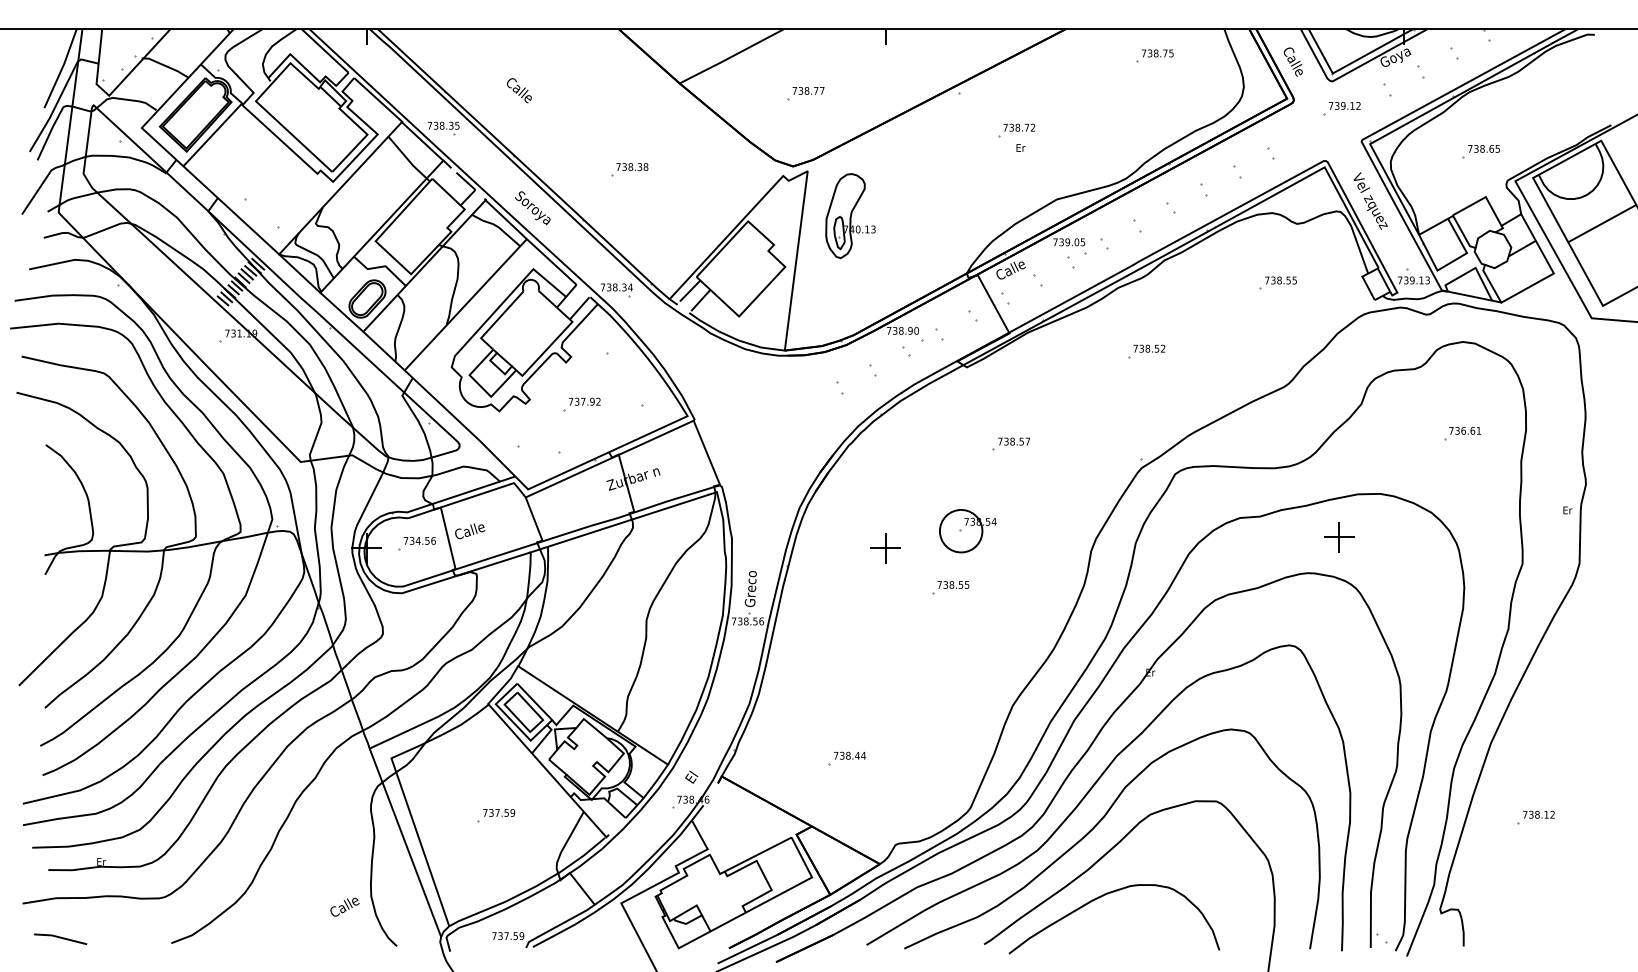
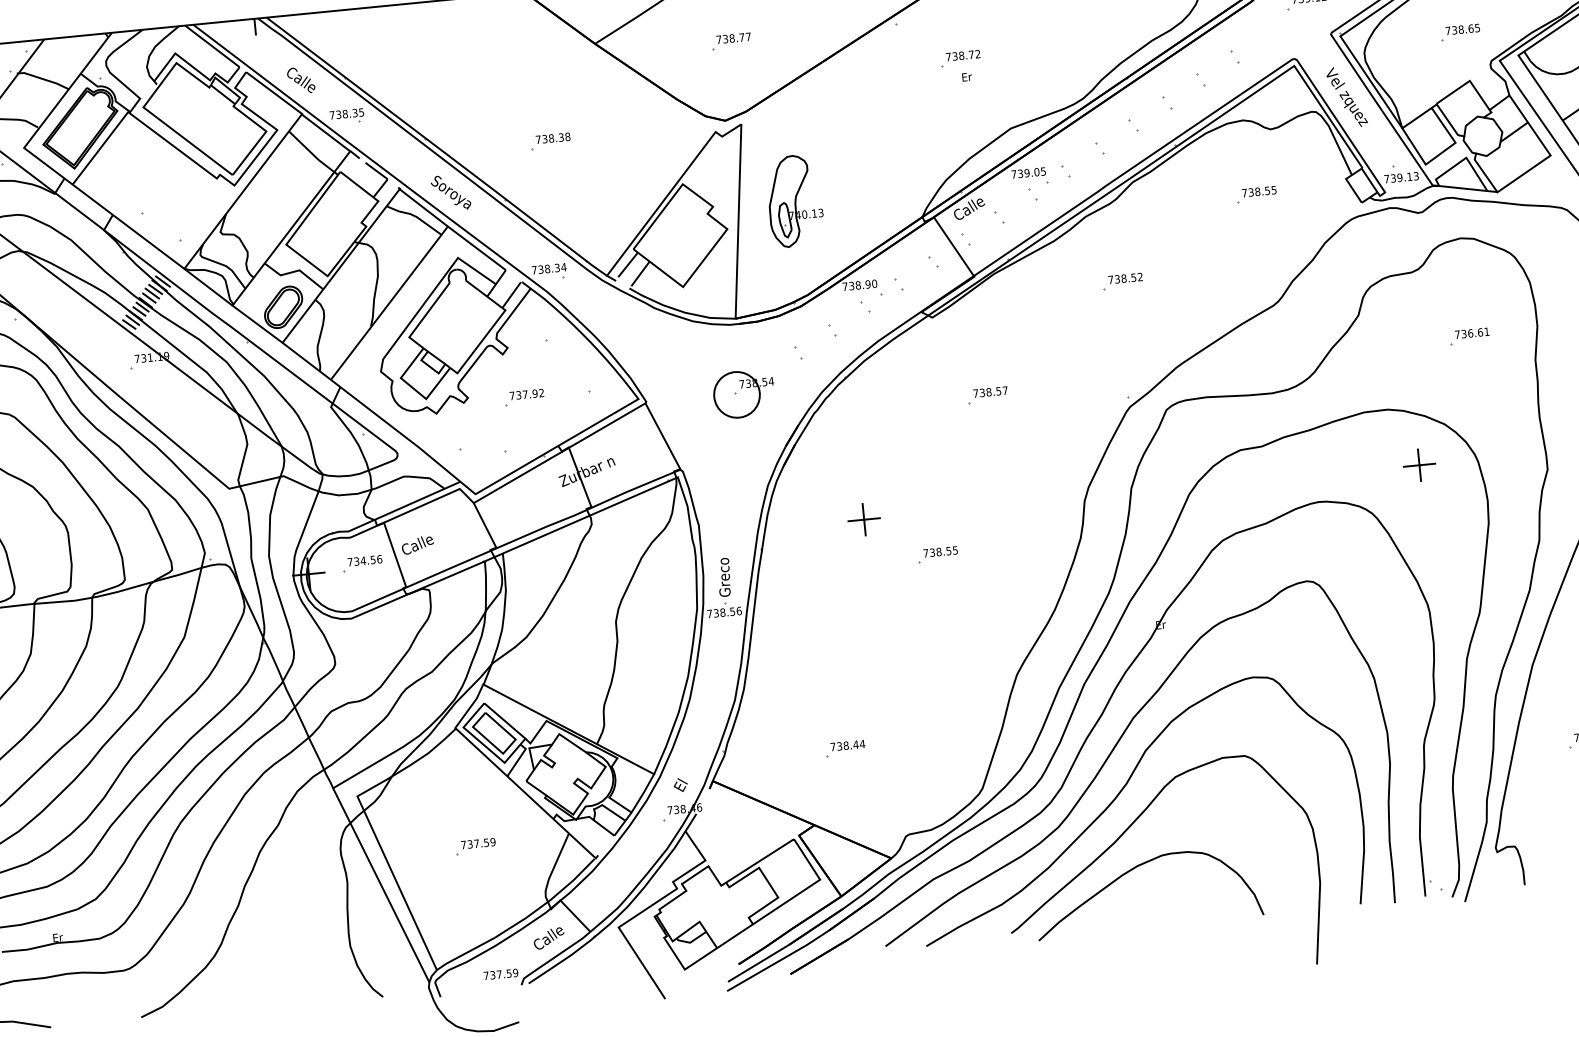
text: (518, 90) -> (300, 80), moved
part: (850, 215) -> (795, 200), moved
part: (967, 531) -> (743, 394), moved
part: (1339, 537) -> (1419, 465), moved
text: (344, 906) -> (548, 937), moved

